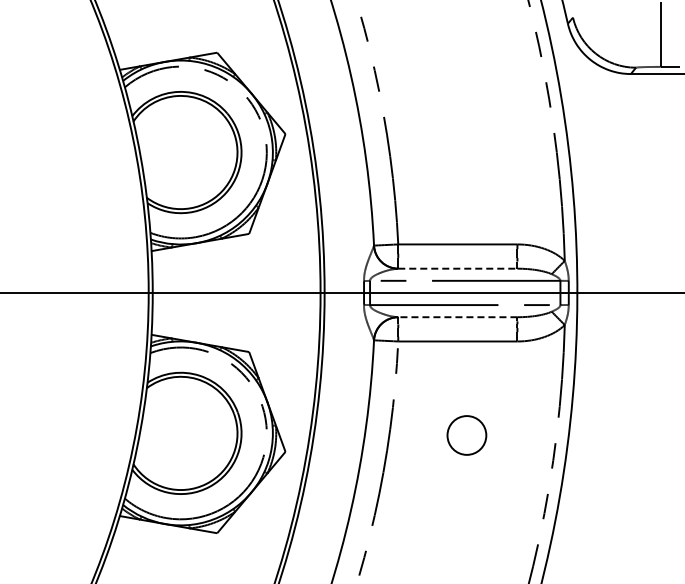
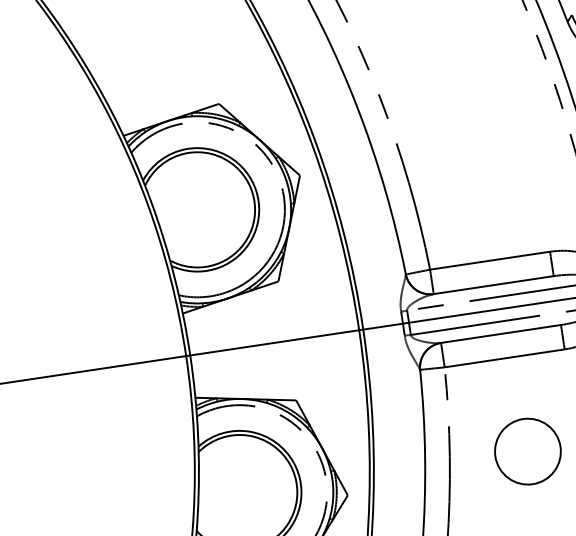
line: (457, 268) -> (493, 284), dashed -> solid
line: (457, 317) -> (500, 334), dashed -> solid
circle: (466, 435) -> (527, 451), size x1.67

